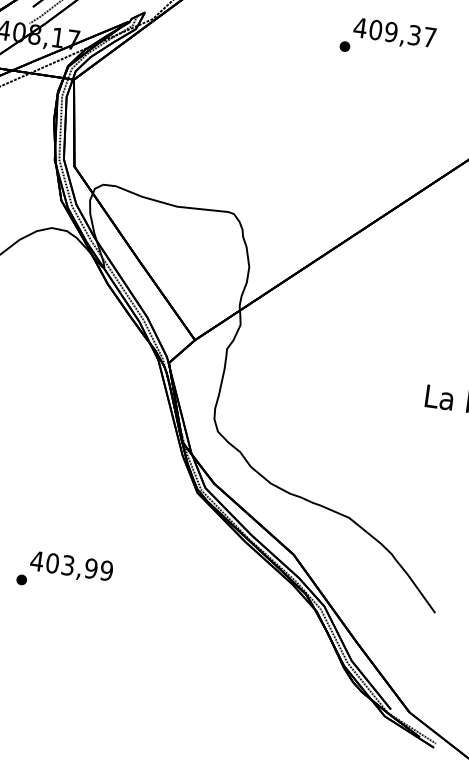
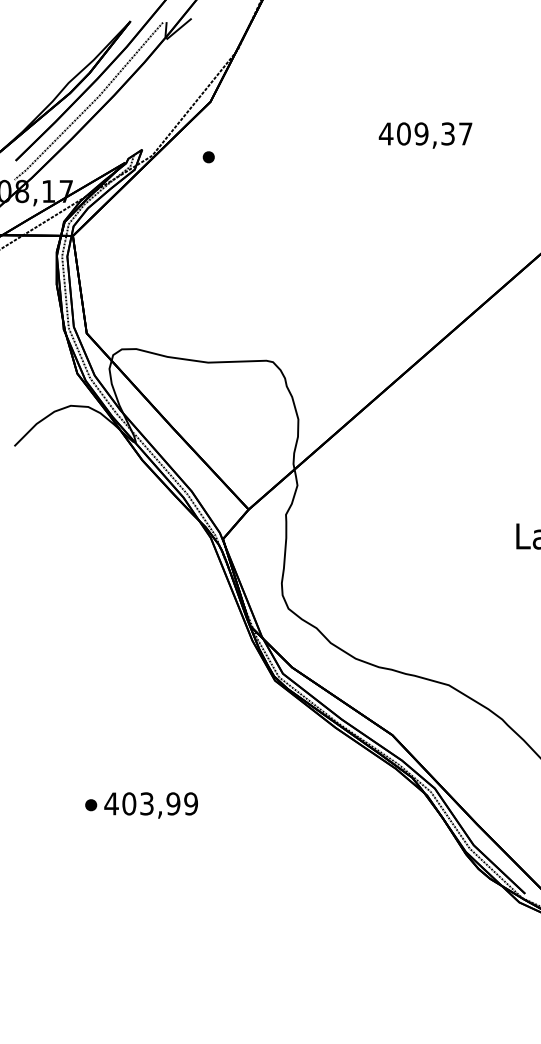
part: (344, 46) -> (208, 157), moved
text: (71, 567) -> (150, 805), moved

